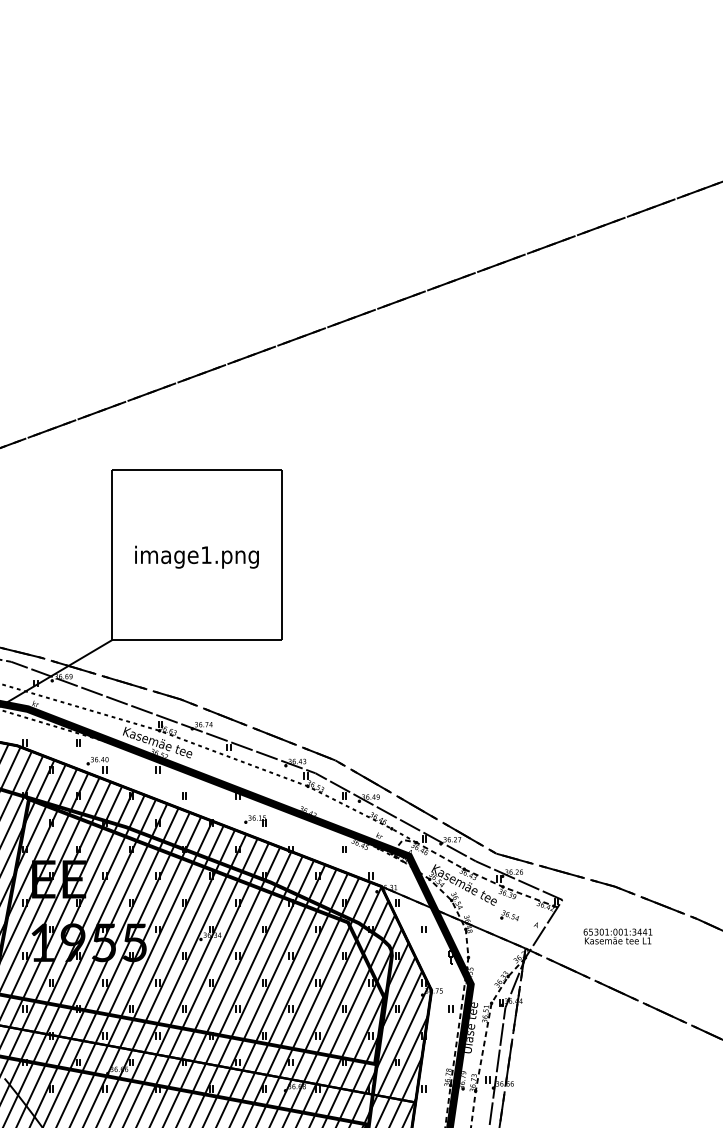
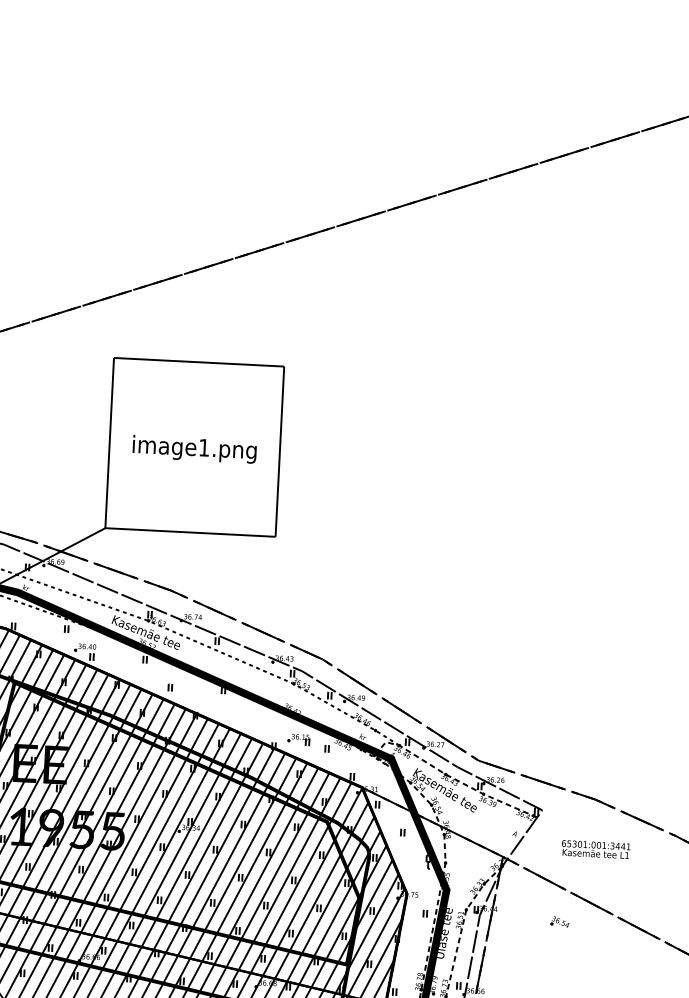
part: (255, 820) -> (298, 739), moved
part: (509, 915) -> (559, 921), moved

